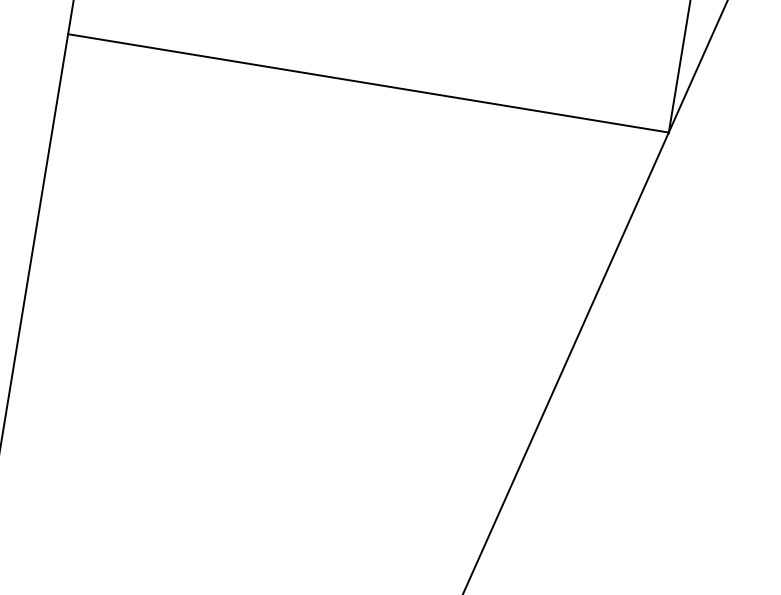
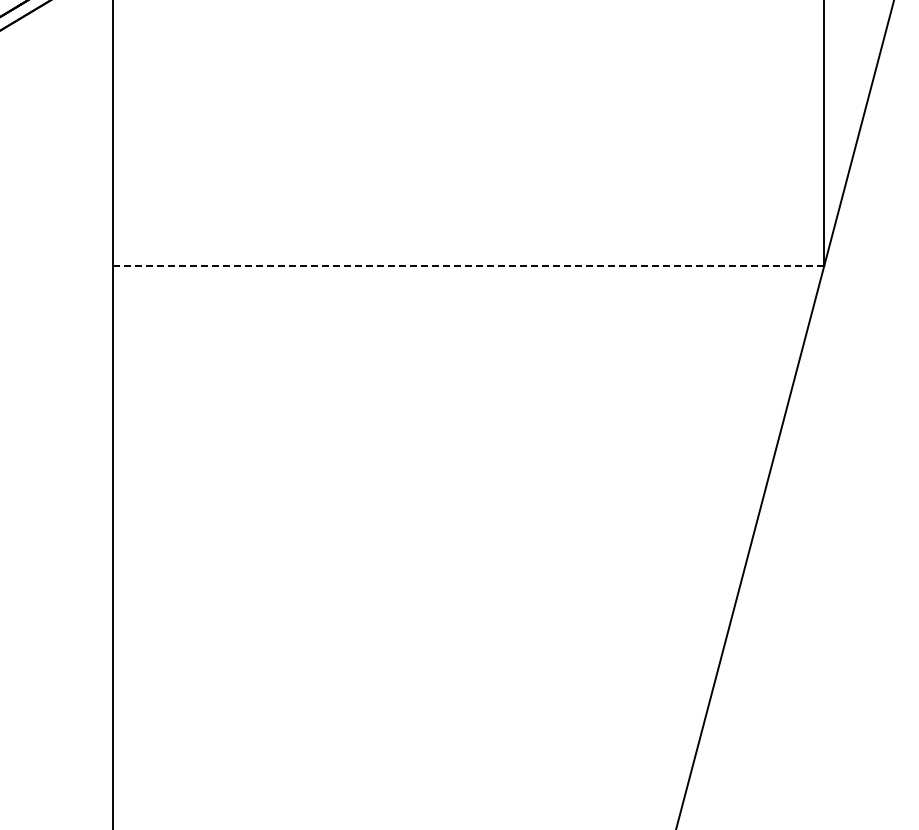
line: (368, 83) -> (468, 265), solid -> dashed

